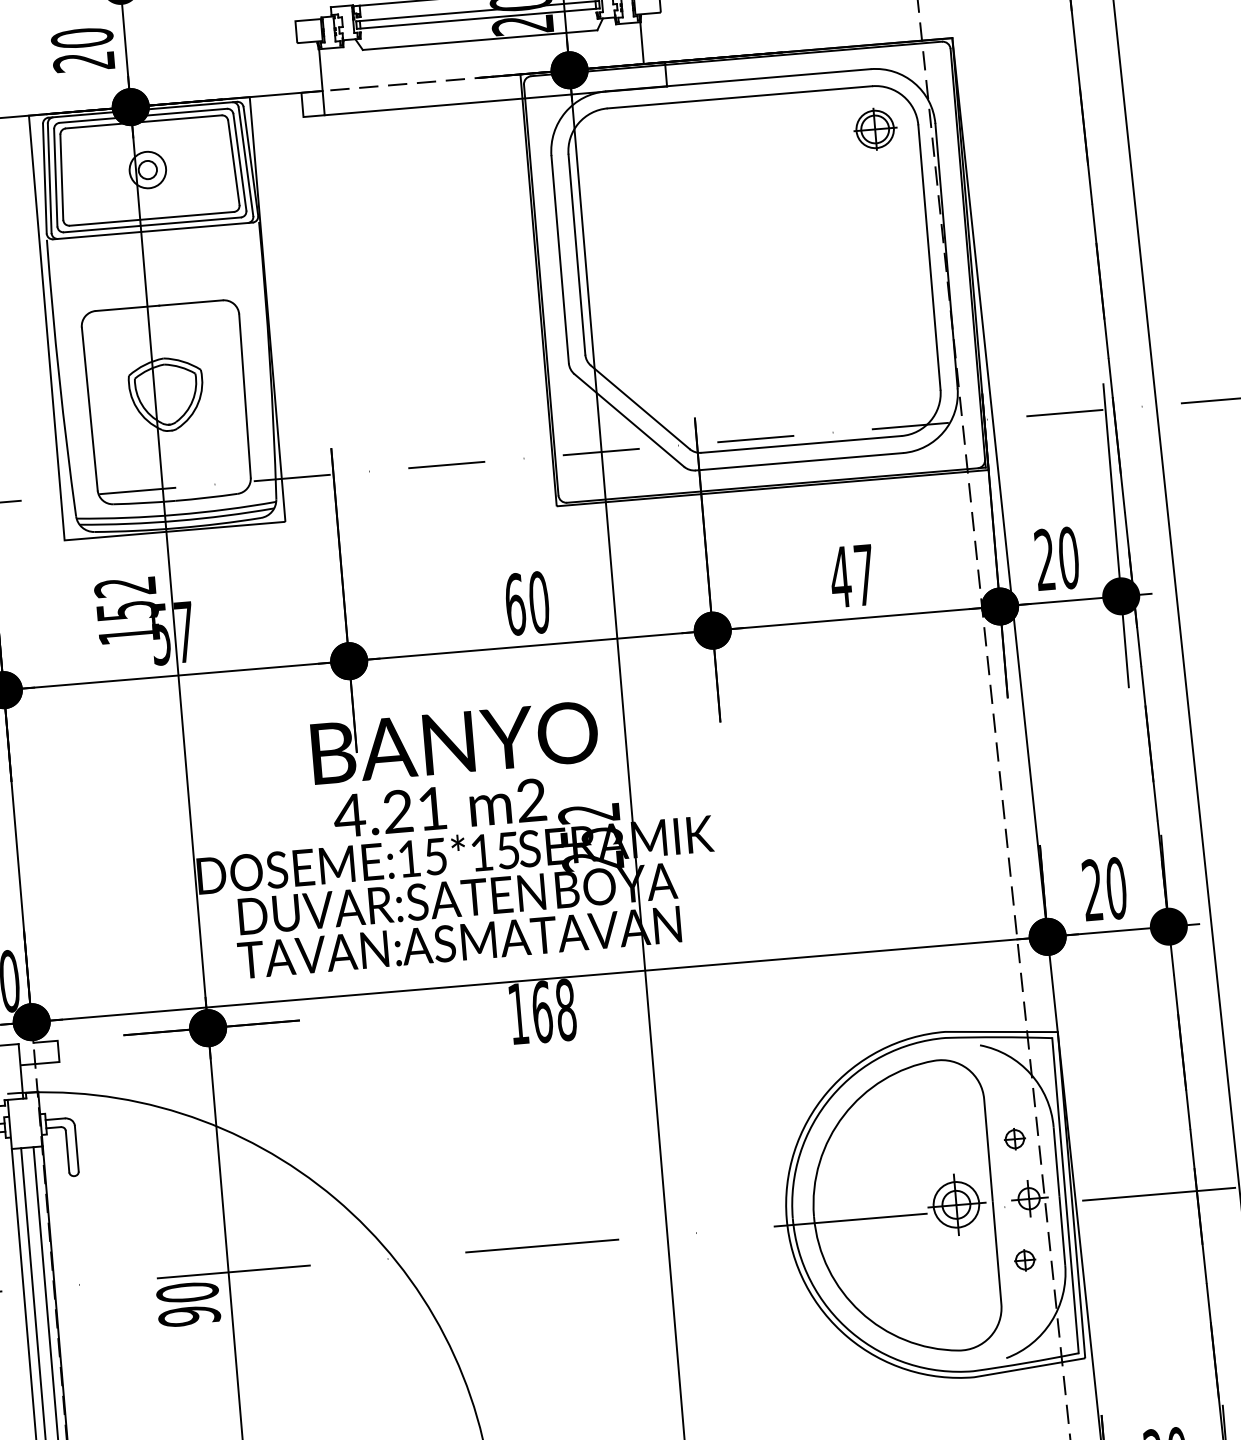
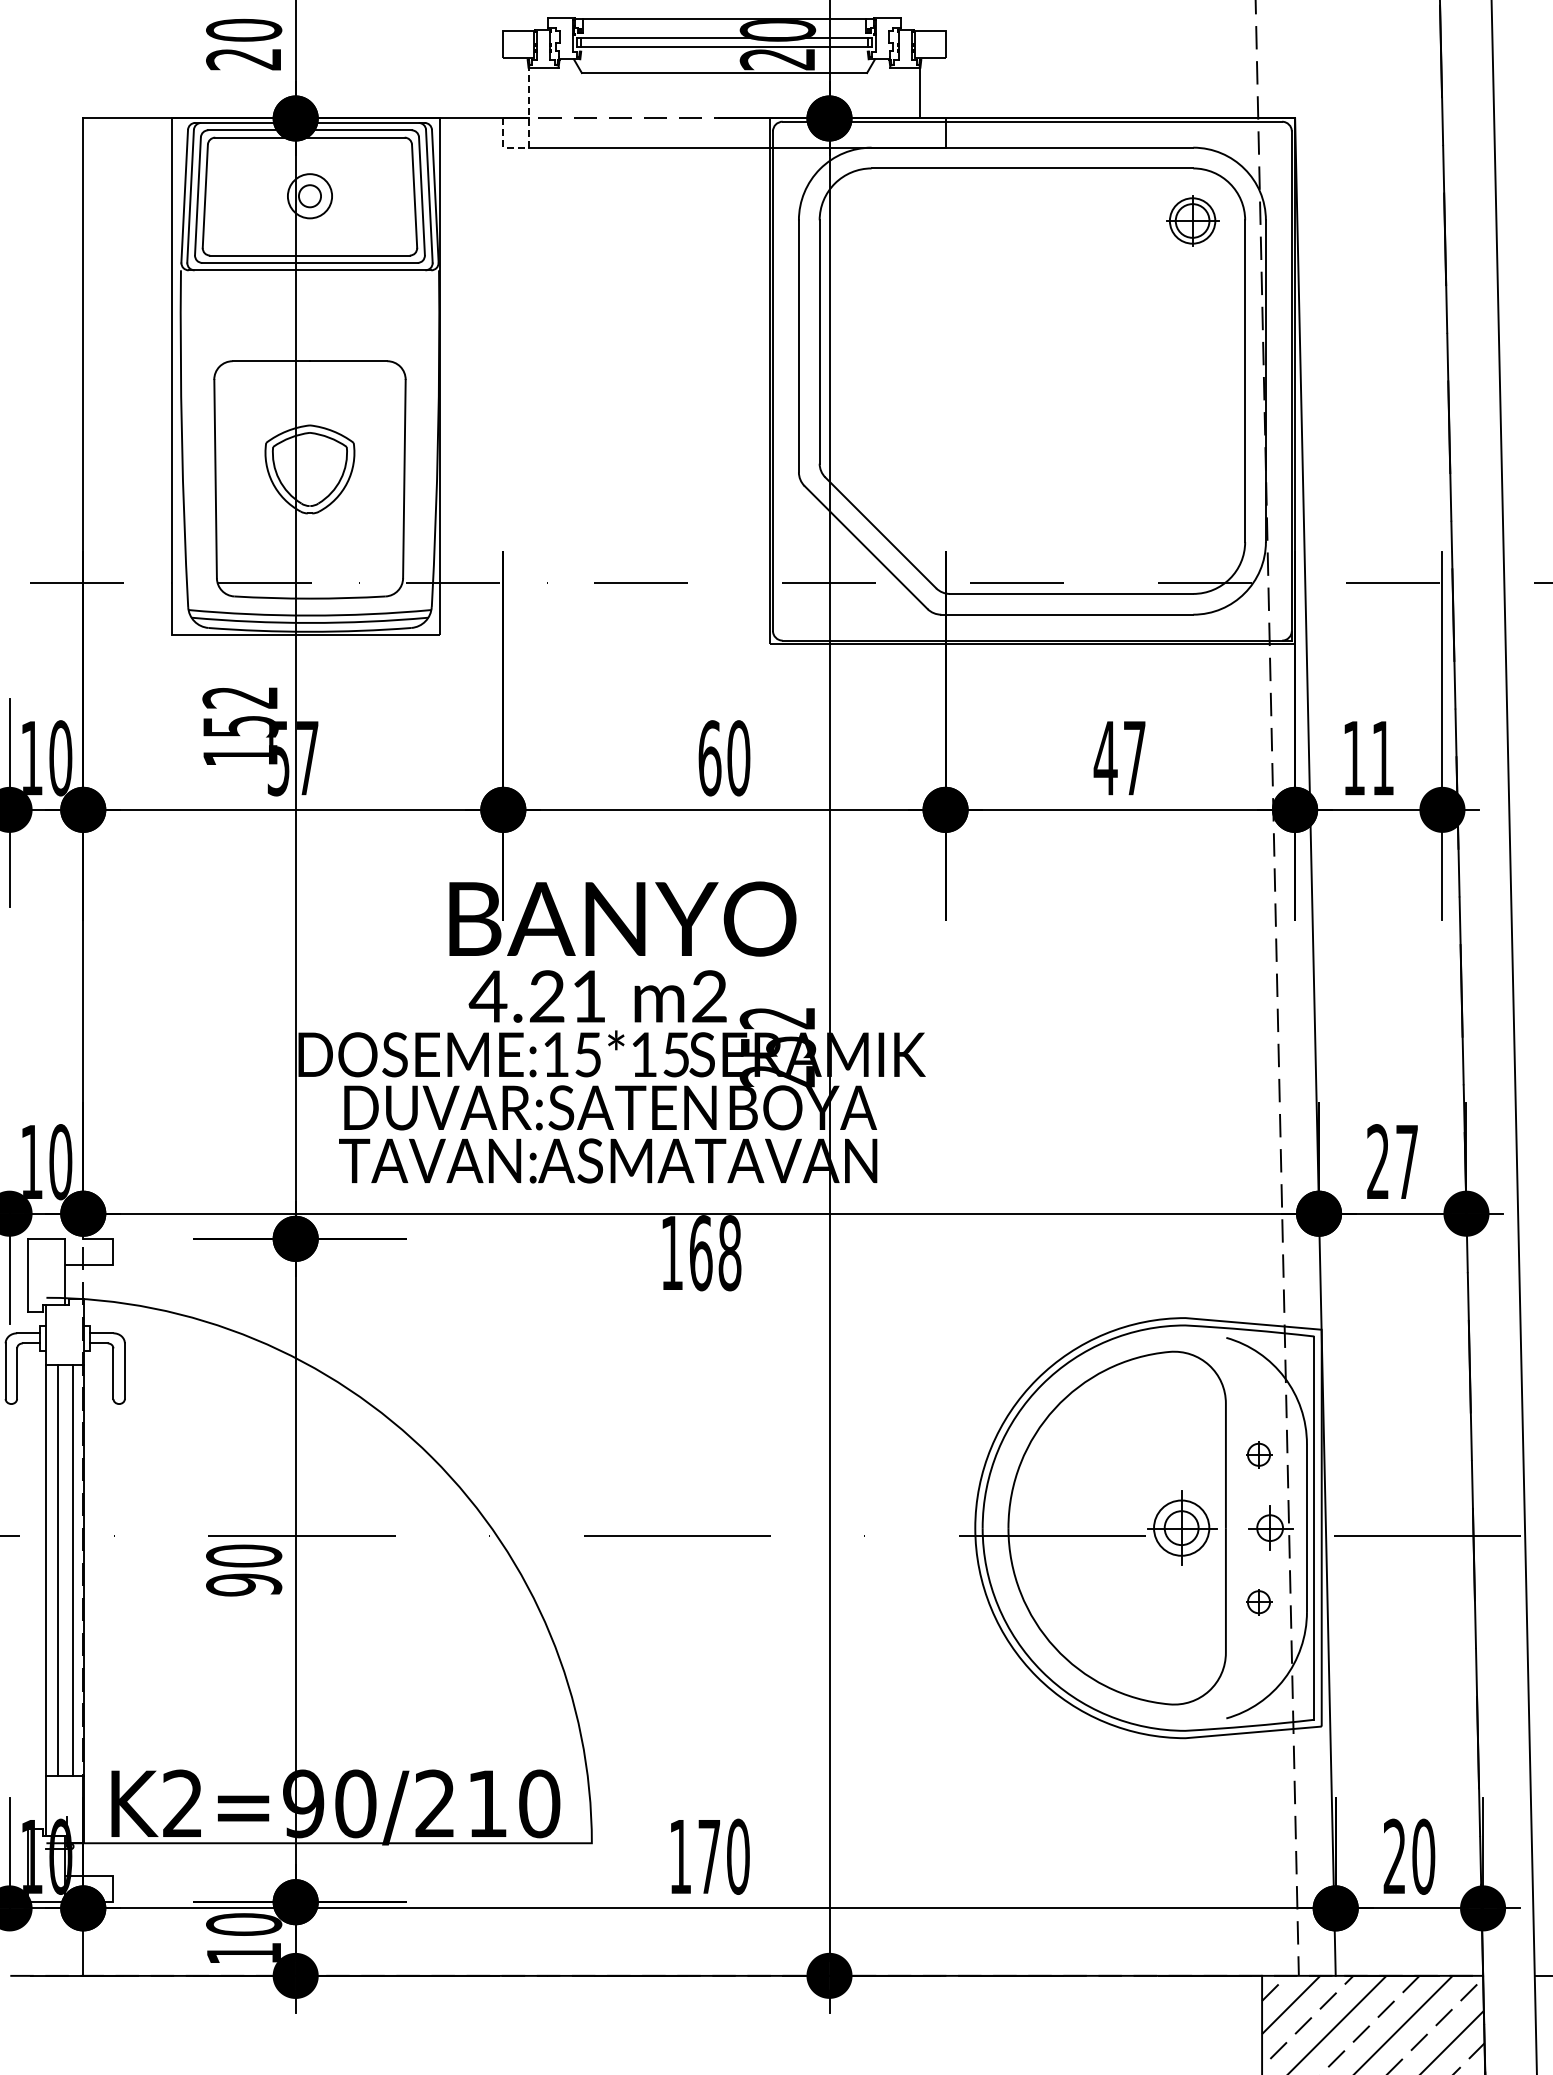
line: (324, 104) -> (529, 134), solid -> dashed
text: (1056, 559) -> (1368, 758), 20 -> 11
text: (1116, 888) -> (1406, 1162), 20 -> 27

